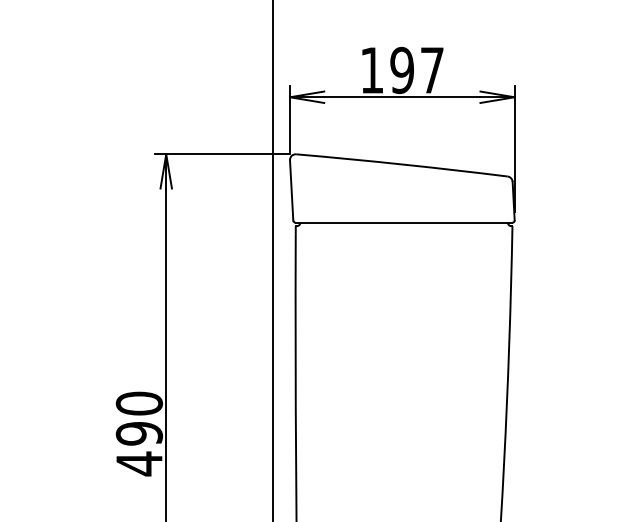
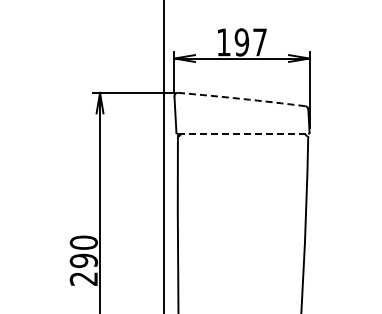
arc: (401, 163) -> (241, 98), solid -> dashed
line: (404, 221) -> (243, 133), solid -> dashed
text: (138, 463) -> (83, 278), 490 -> 290

